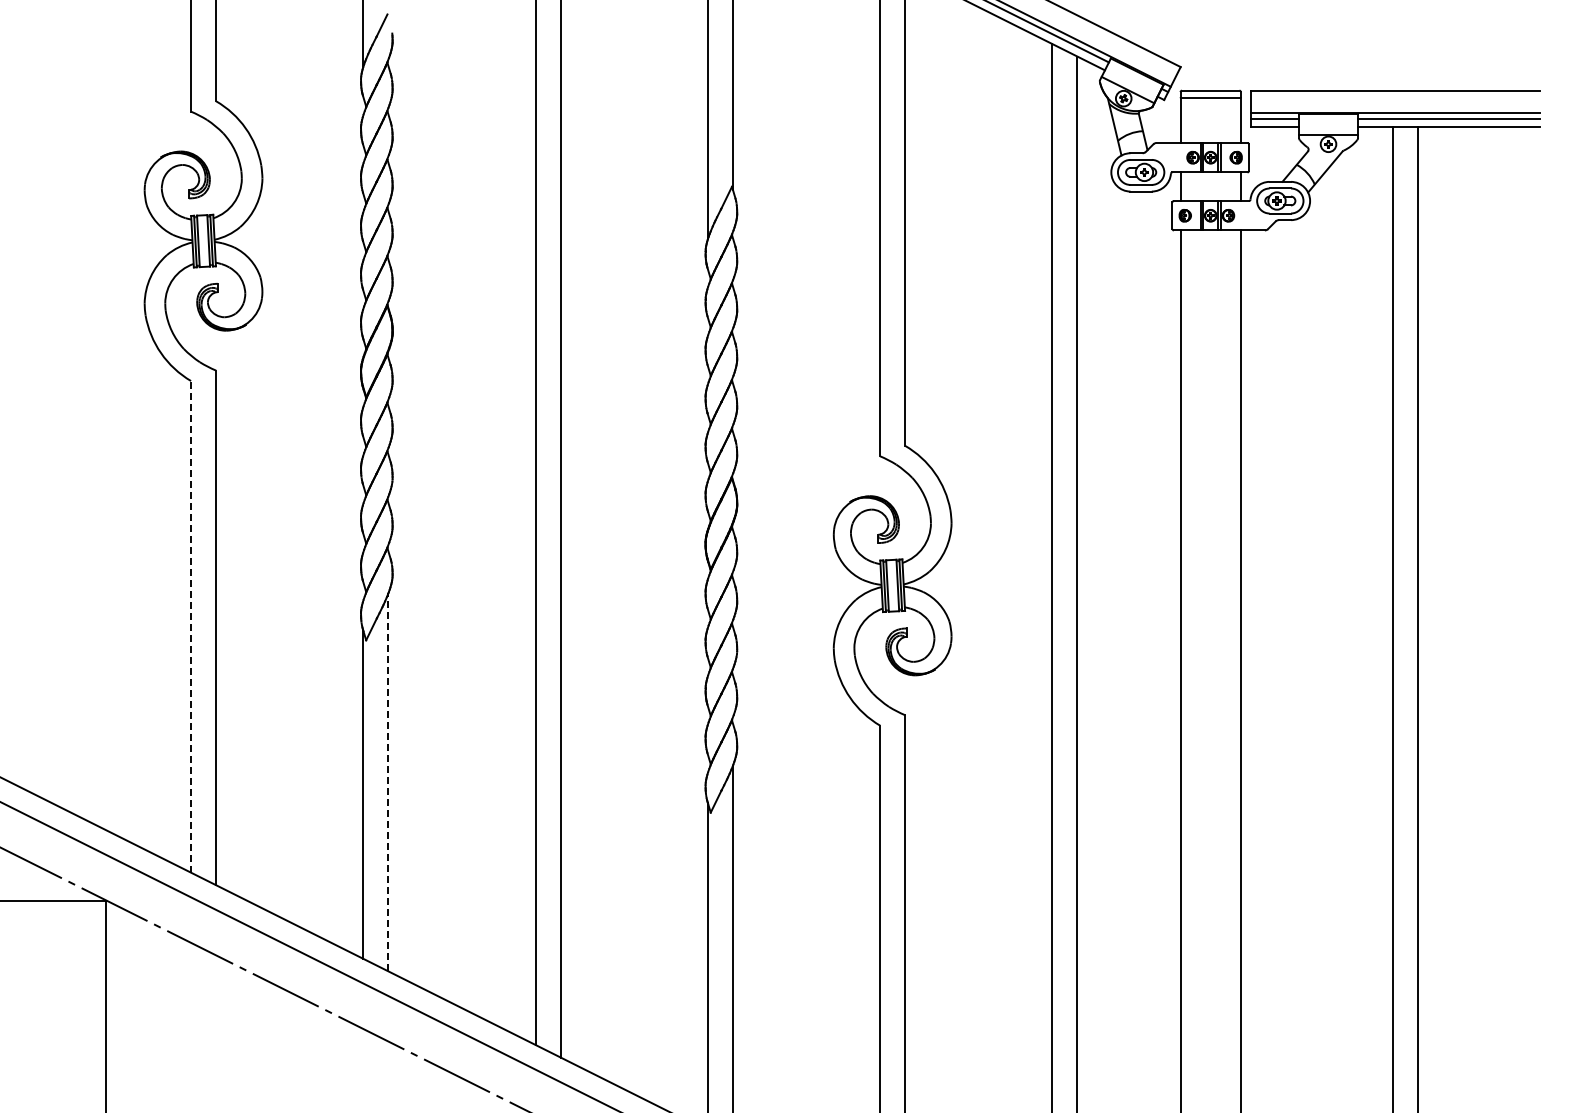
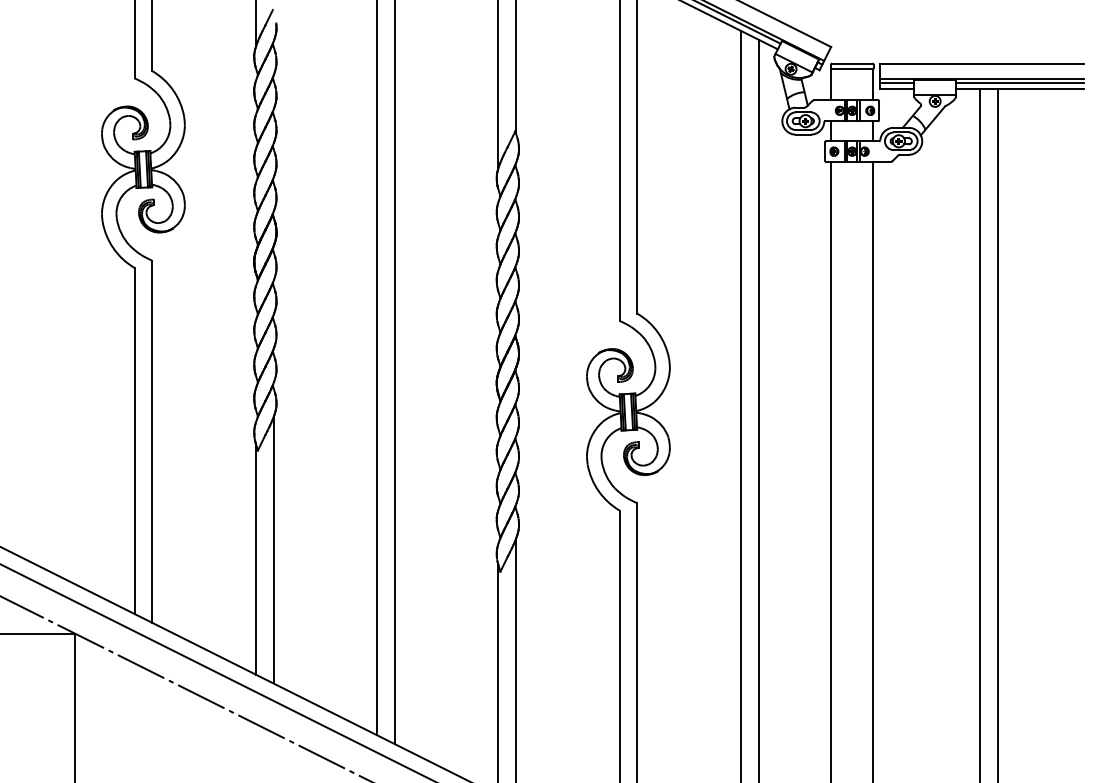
line: (191, 626) -> (134, 440), dashed -> solid
line: (388, 782) -> (273, 550), dashed -> solid

